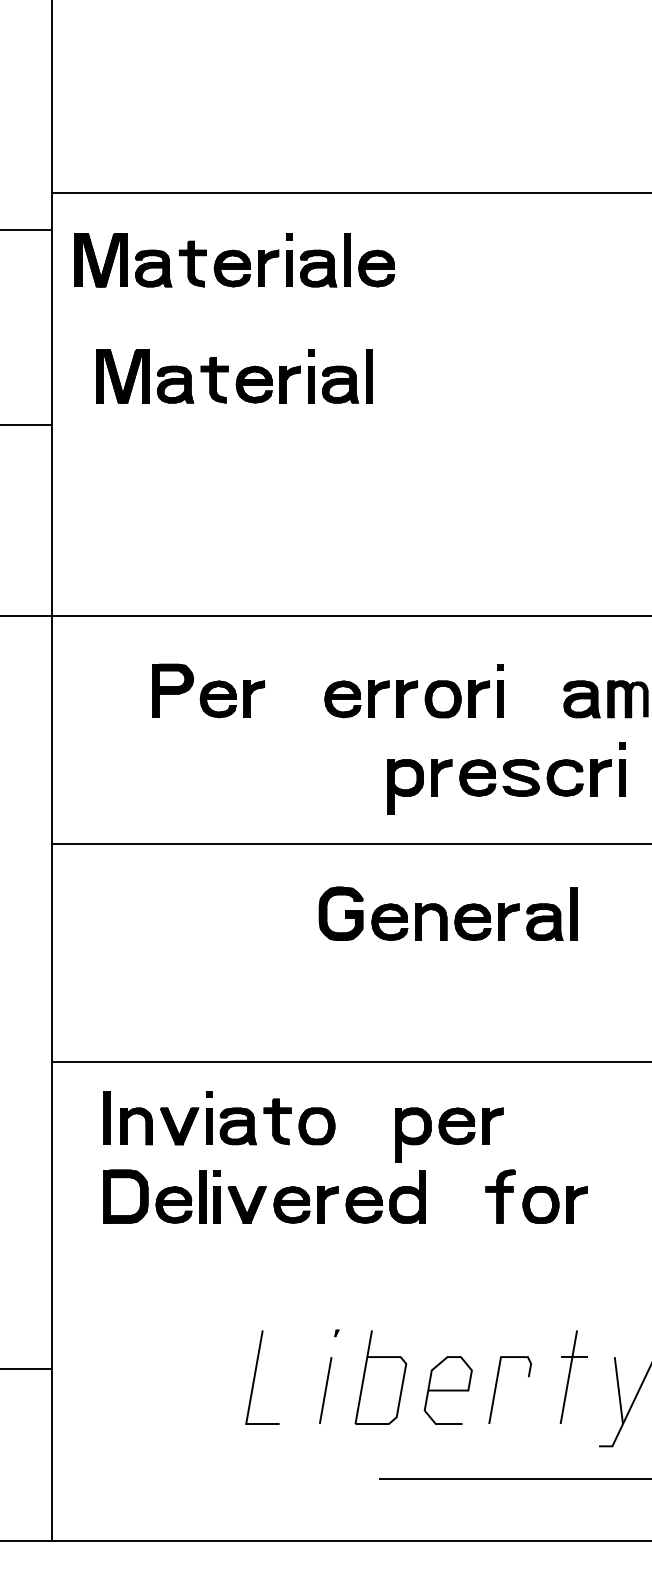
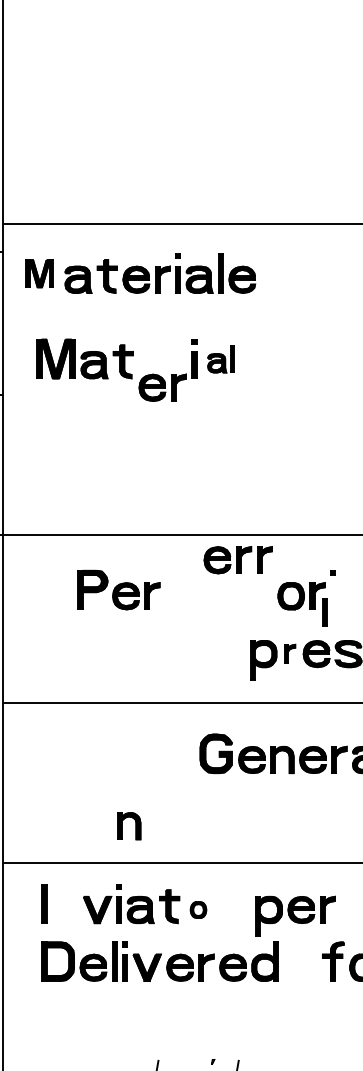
part: (100, 260) -> (39, 273), size x0.7
part: (347, 376) -> (220, 359), size x0.7
part: (267, 384) -> (162, 387), moved
part: (500, 698) -> (324, 611), moved
part: (370, 699) -> (237, 560), moved
part: (441, 777) -> (289, 653), size x0.7
part: (127, 1126) -> (122, 826), moved
part: (316, 1126) -> (198, 910), size x0.6

